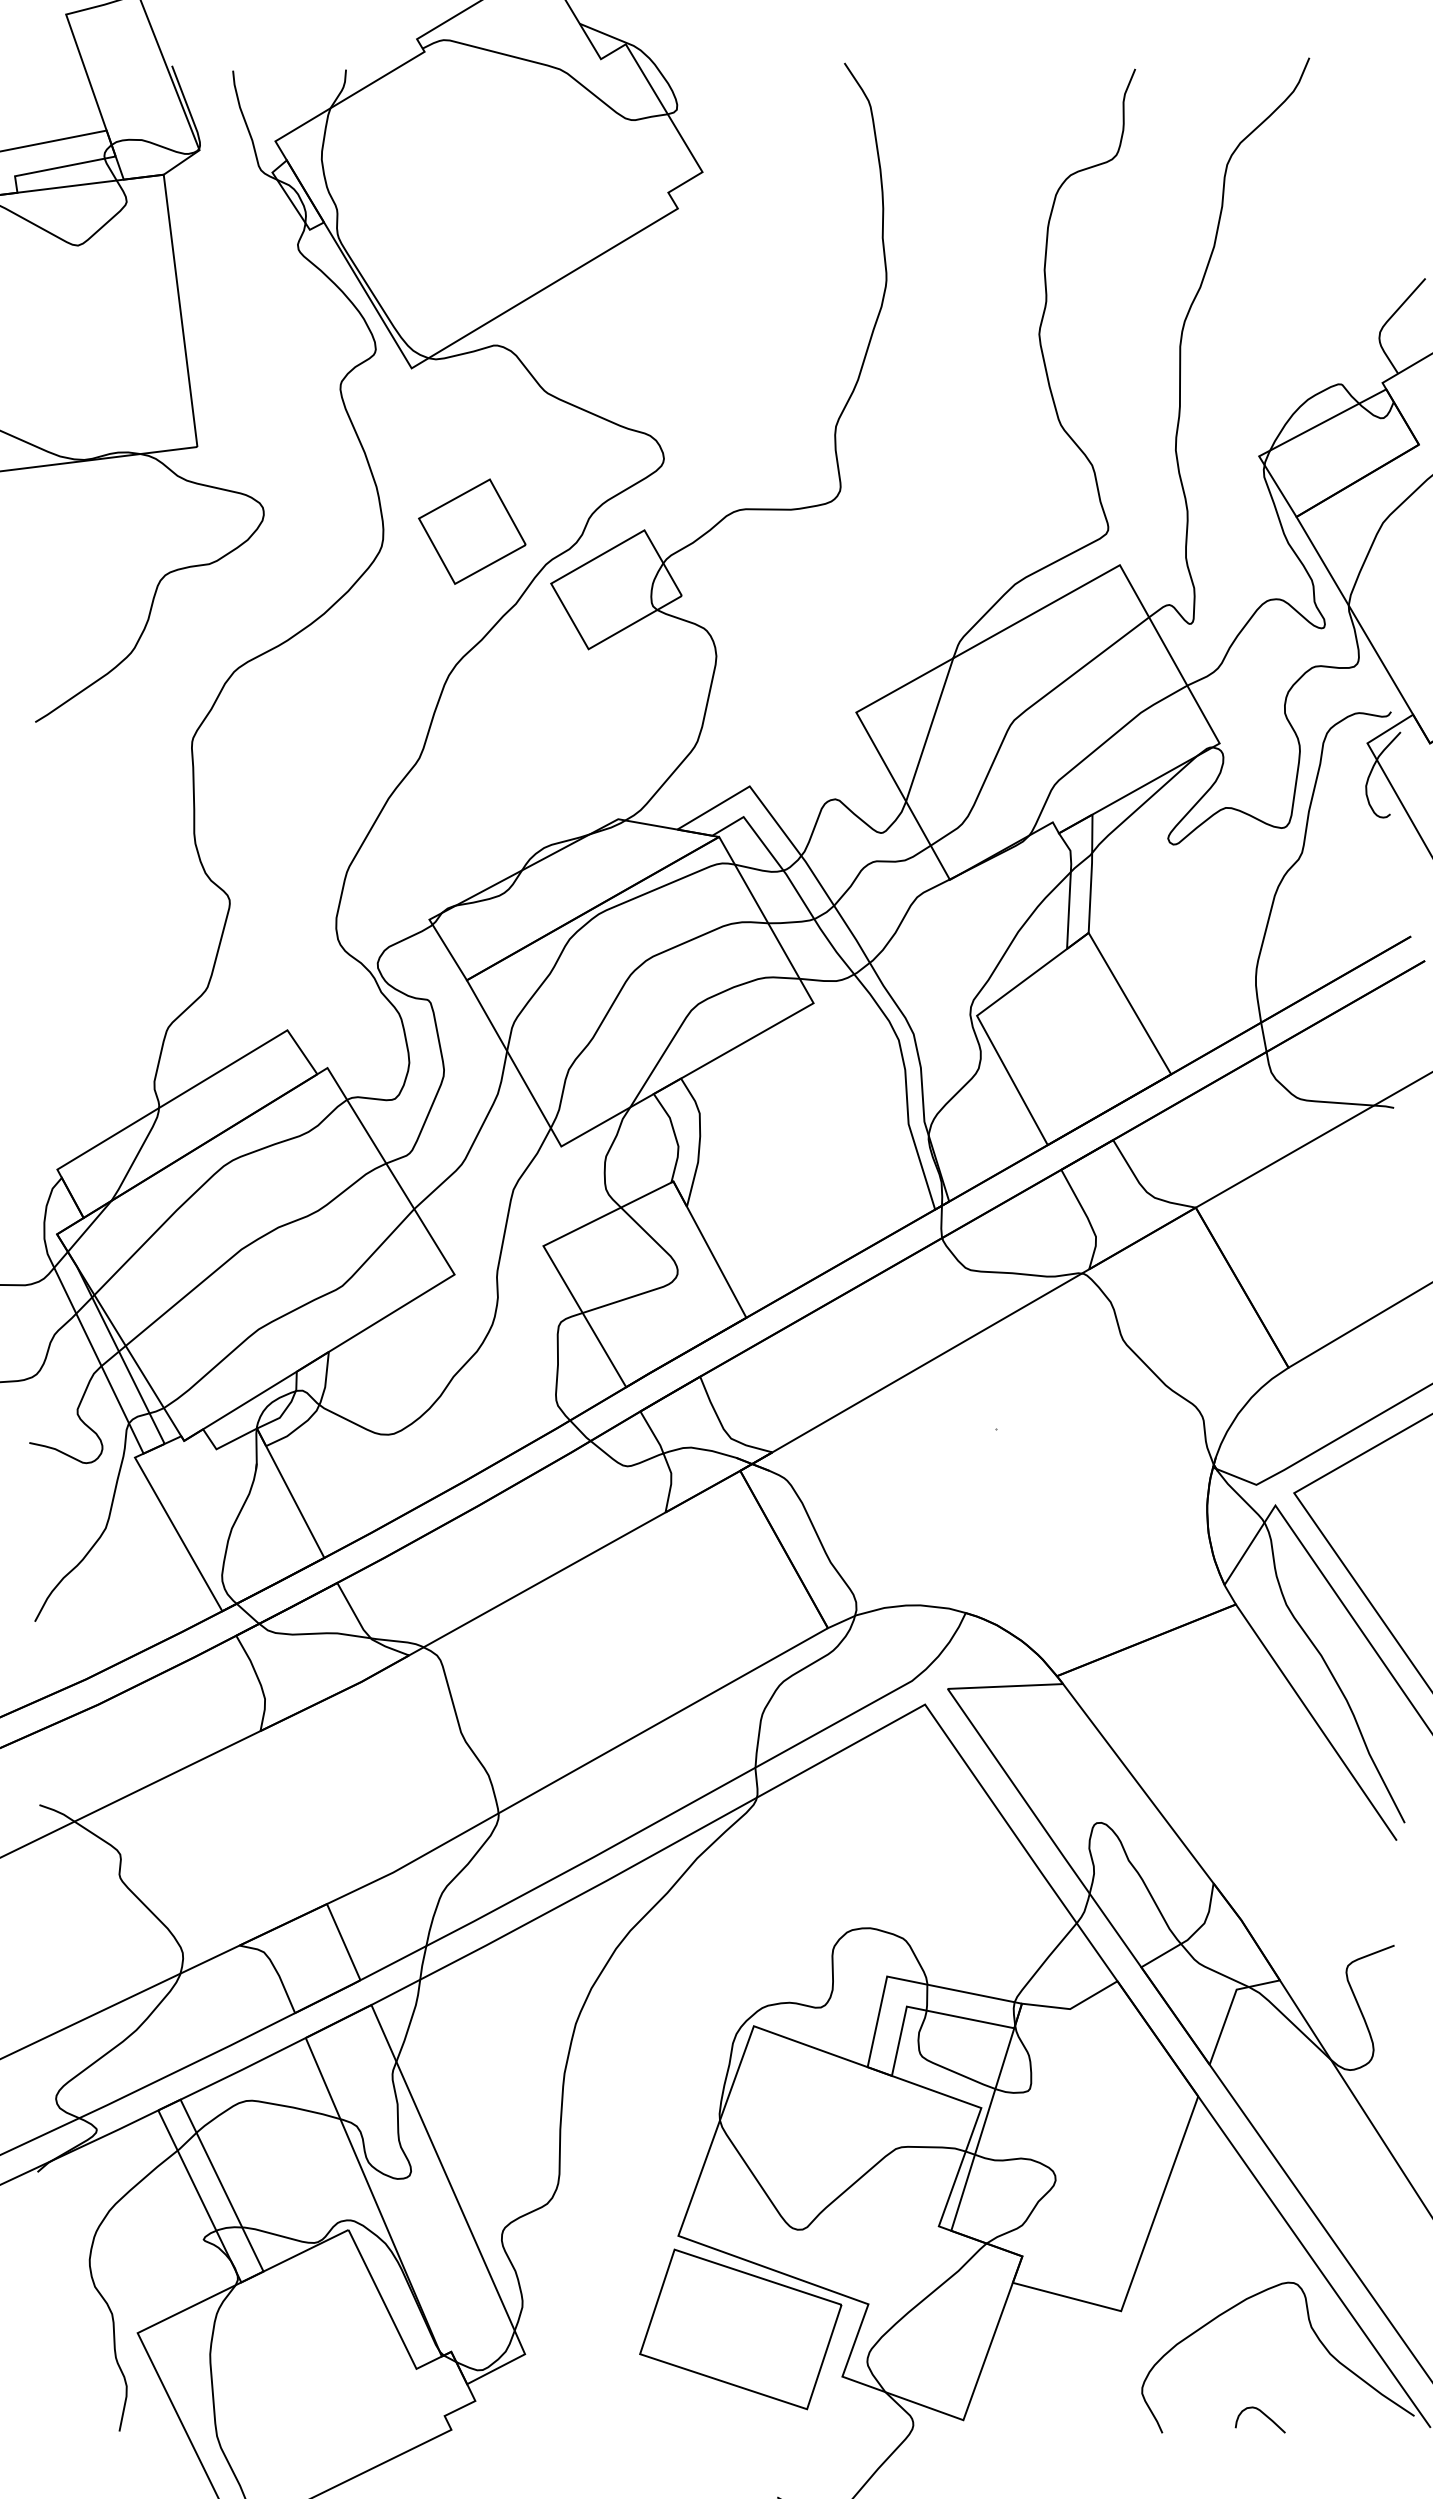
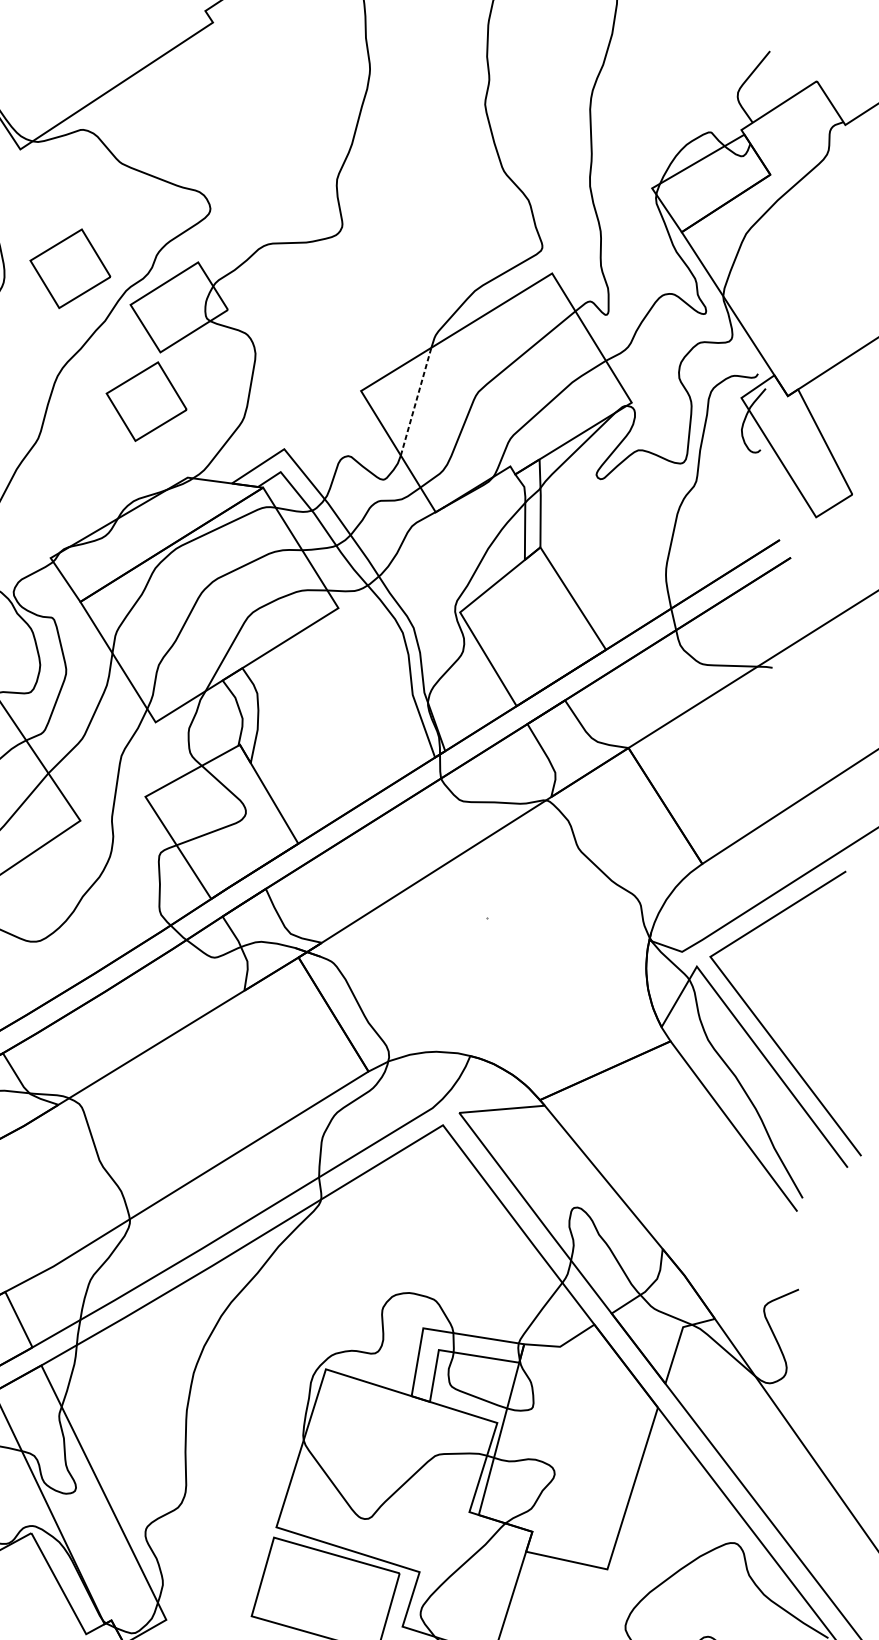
part: (567, 714) -> (146, 401), added
line: (929, 729) -> (415, 401), solid -> dashed

